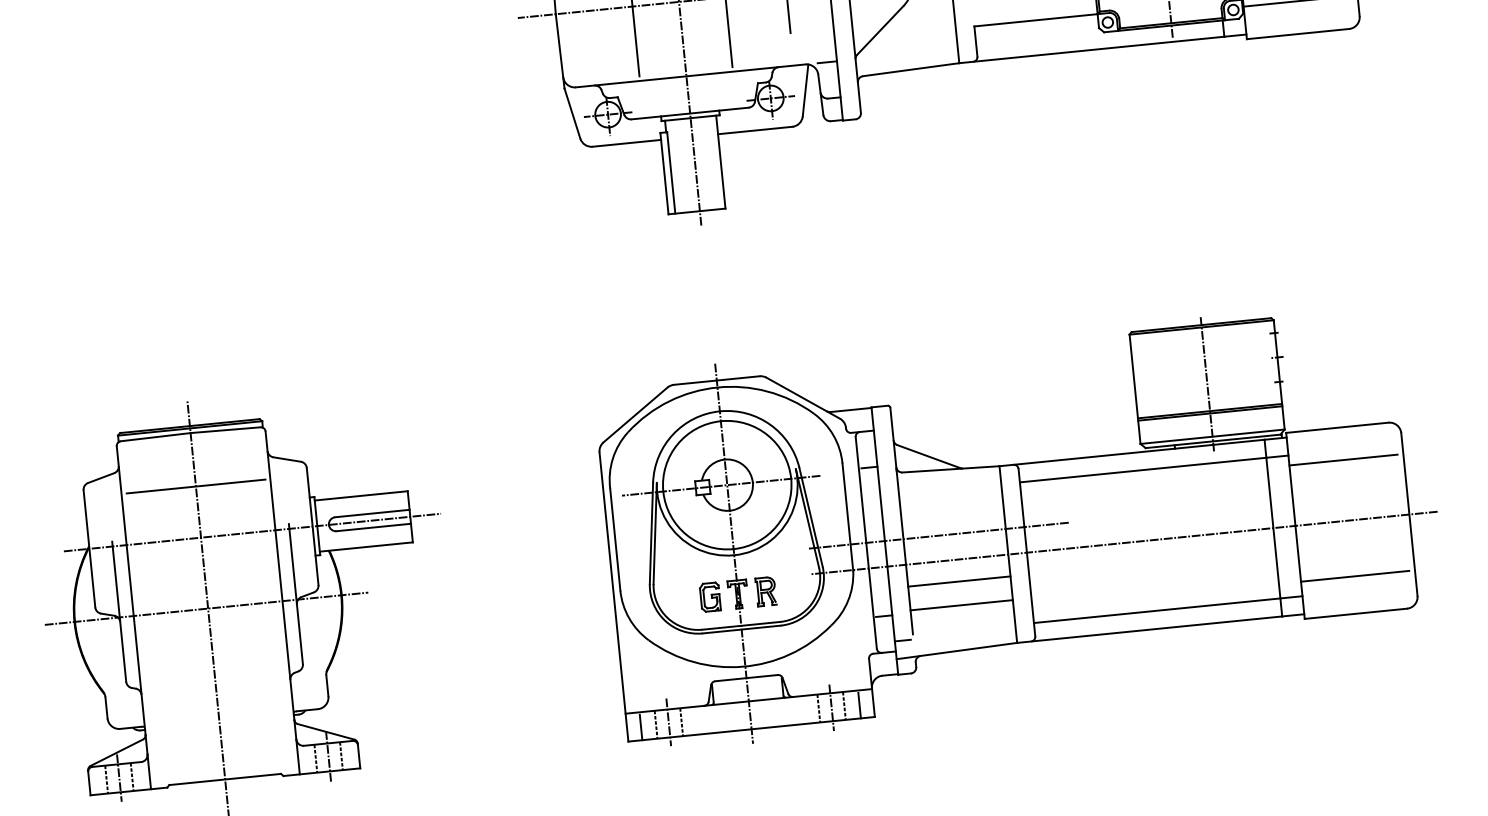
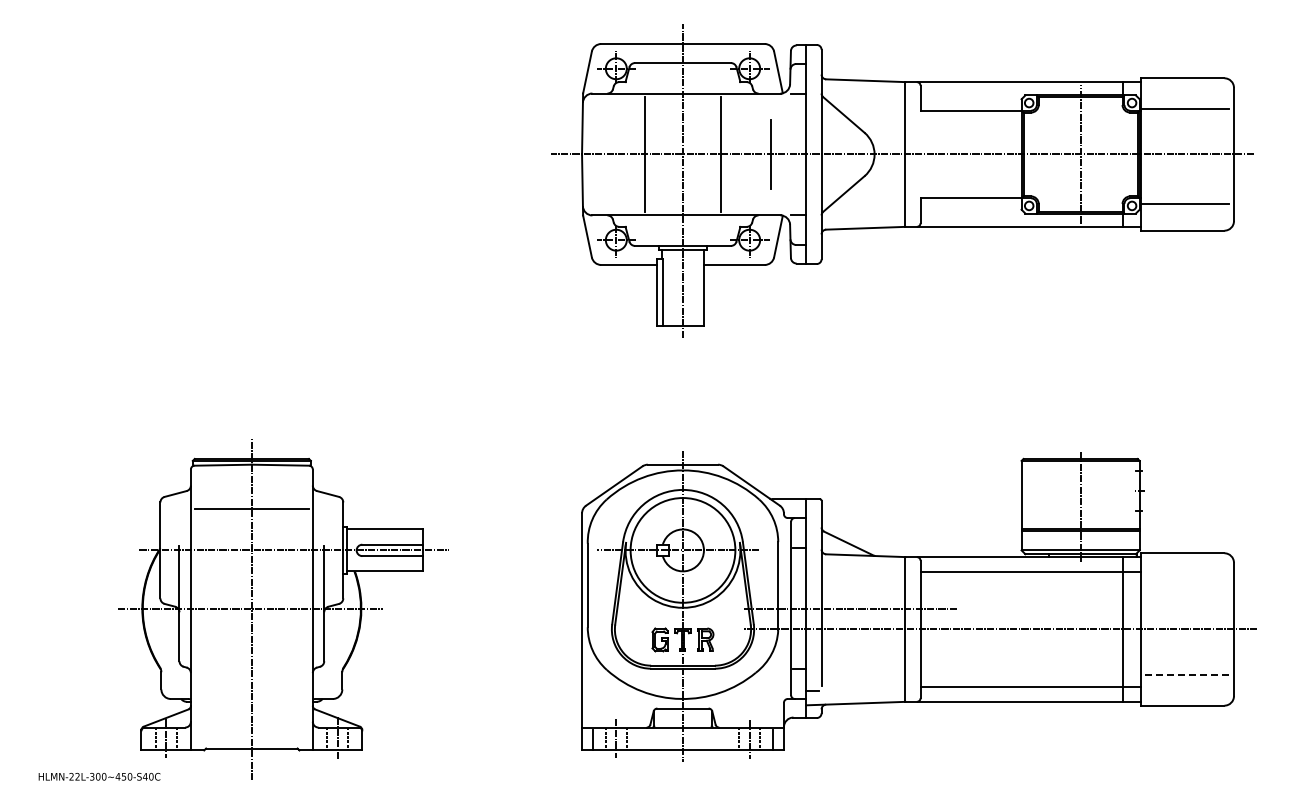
line: (1342, 459) -> (1184, 579), removed
line: (1354, 576) -> (1184, 675), solid -> dashed
line: (959, 581) -> (863, 647), removed
line: (961, 604) -> (863, 666), removed

